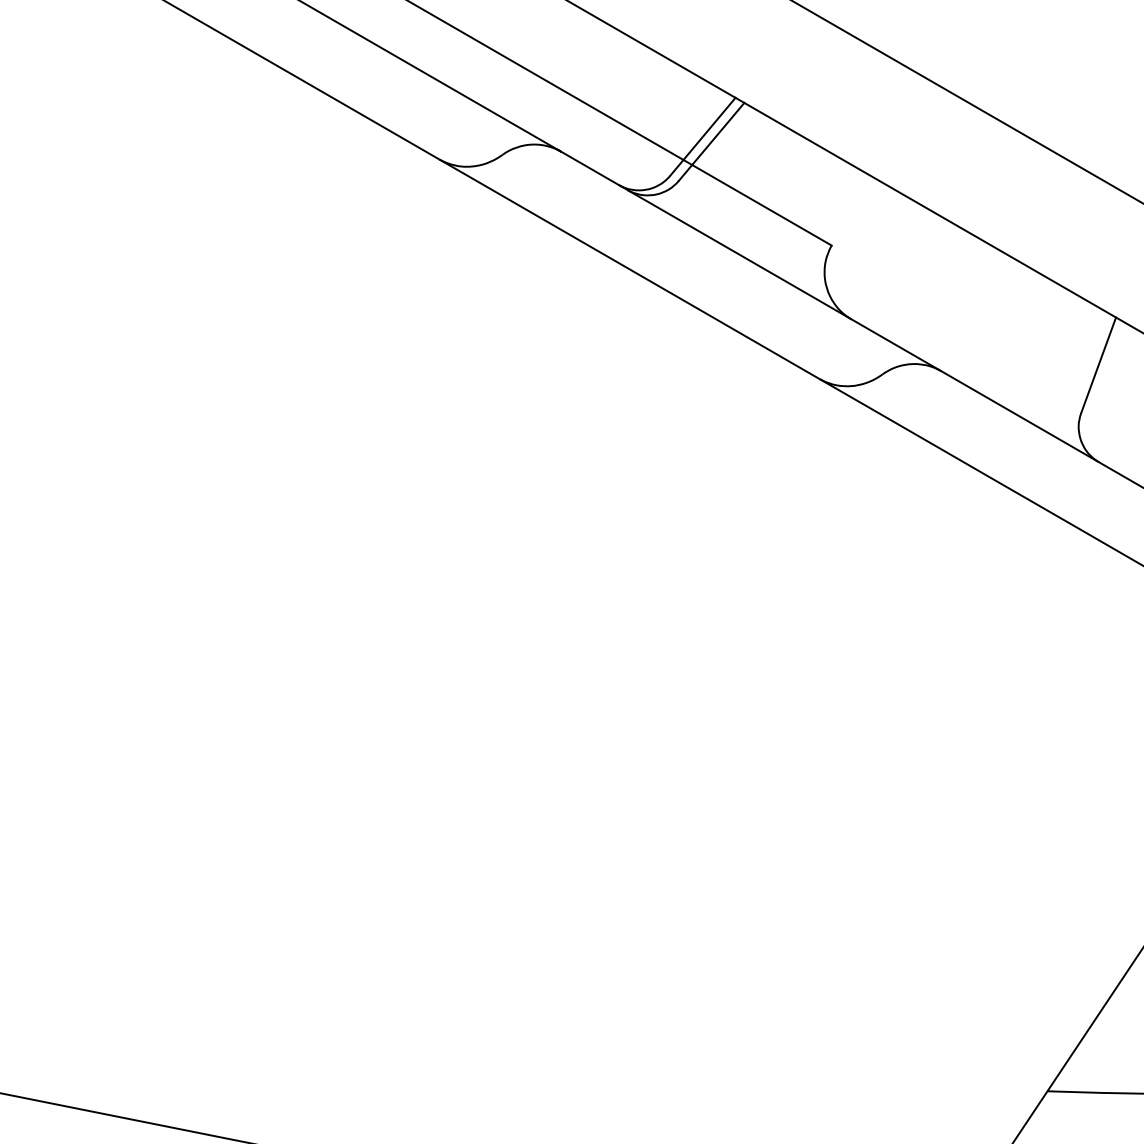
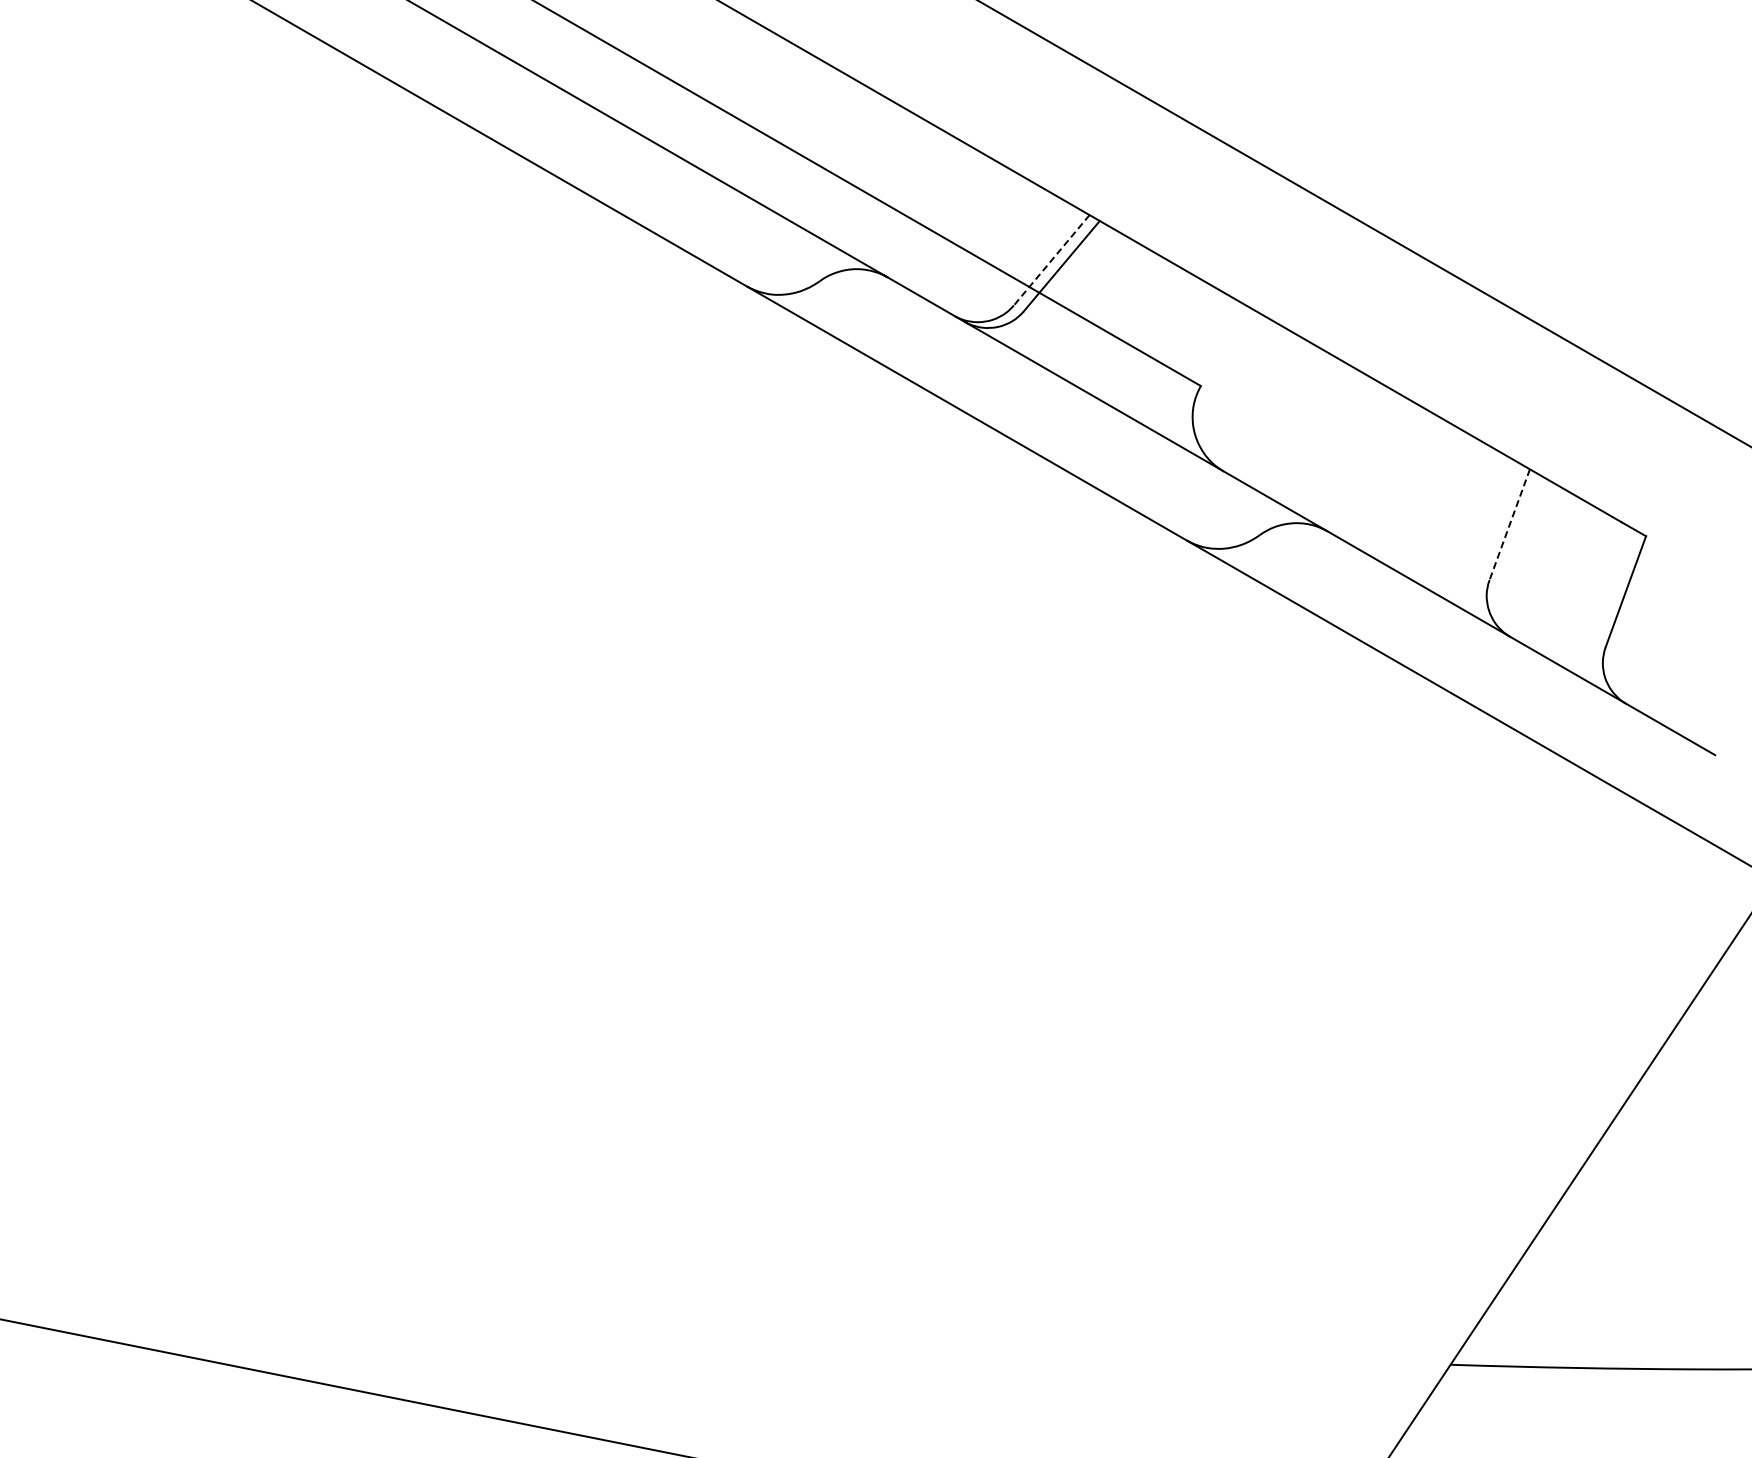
line: (702, 137) -> (1051, 260), solid -> dashed
line: (1098, 365) -> (1509, 524), solid -> dashed

